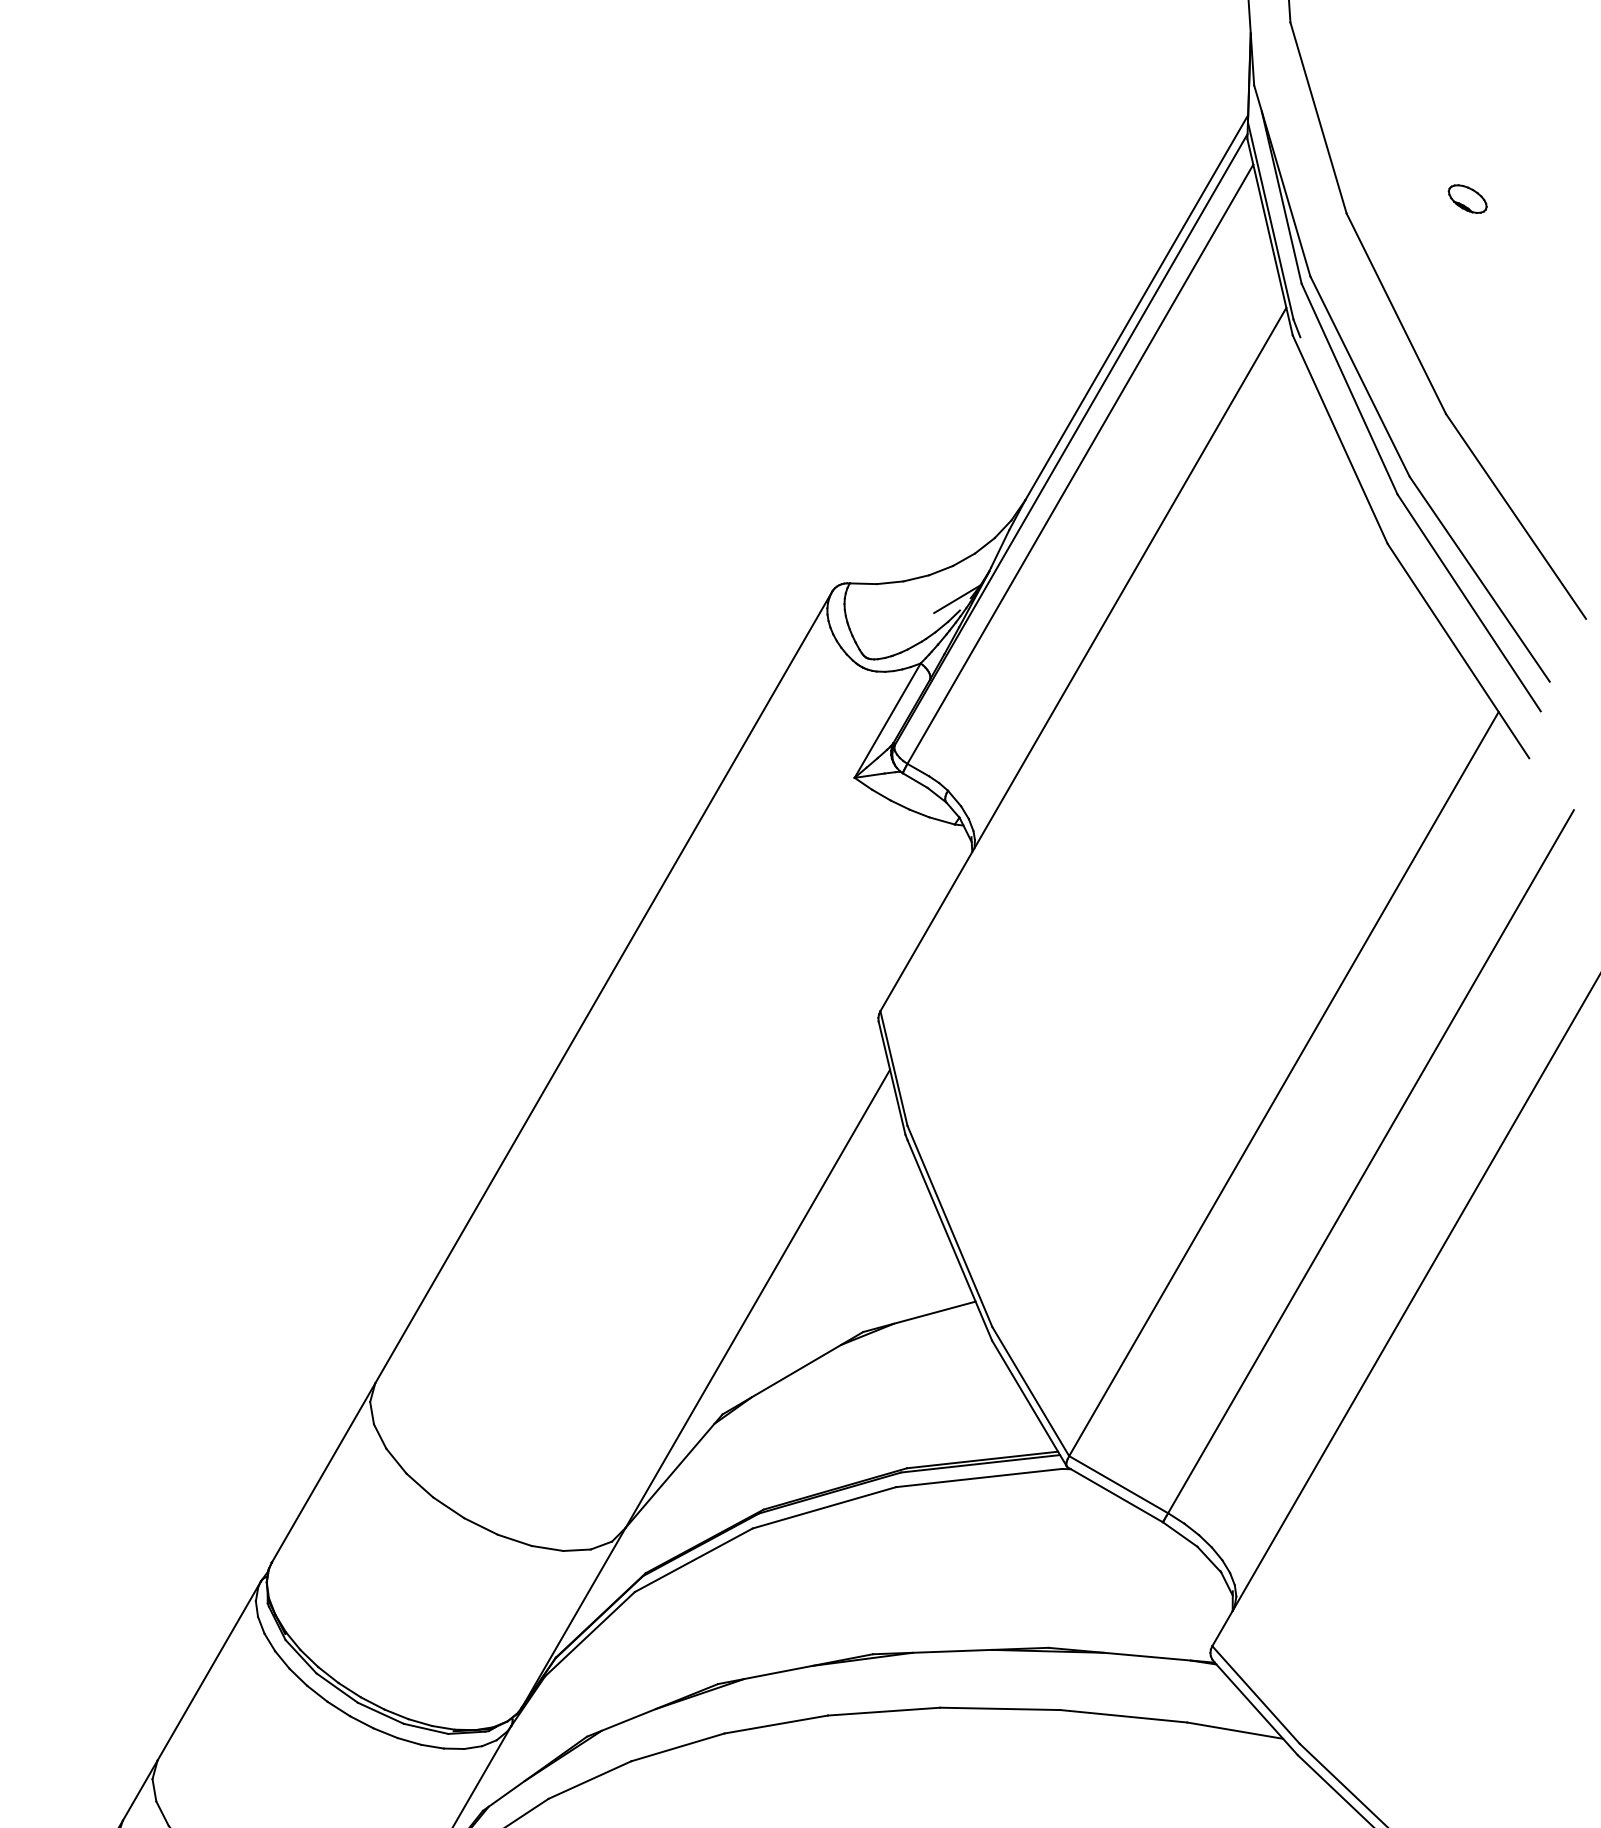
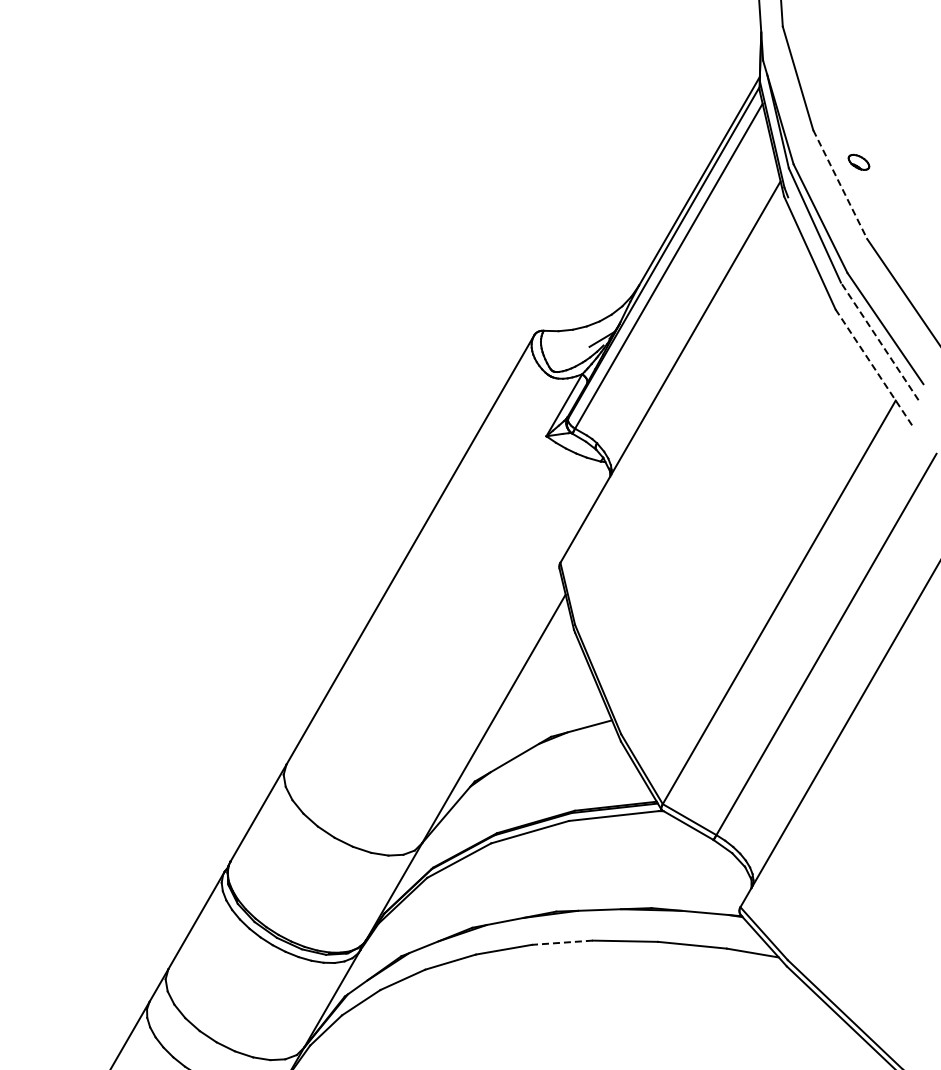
part: (1466, 197) -> (858, 161), moved
line: (1396, 313) -> (840, 184), solid -> dashed
line: (1468, 603) -> (879, 341), solid -> dashed
line: (1457, 651) -> (873, 367), solid -> dashed
line: (884, 1711) -> (562, 942), solid -> dashed

